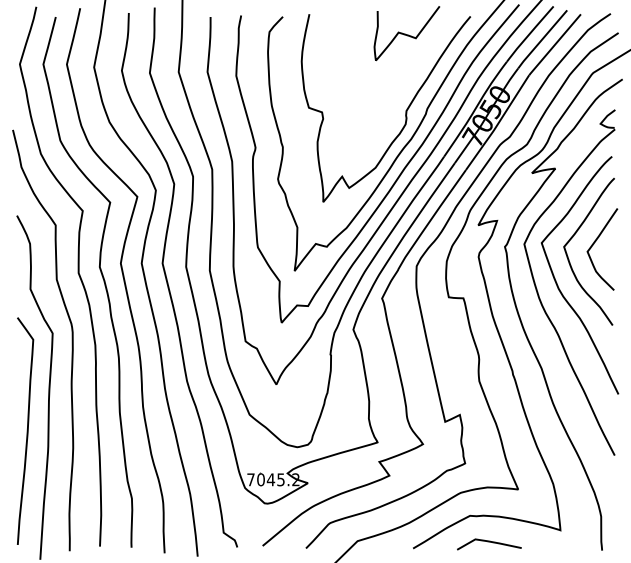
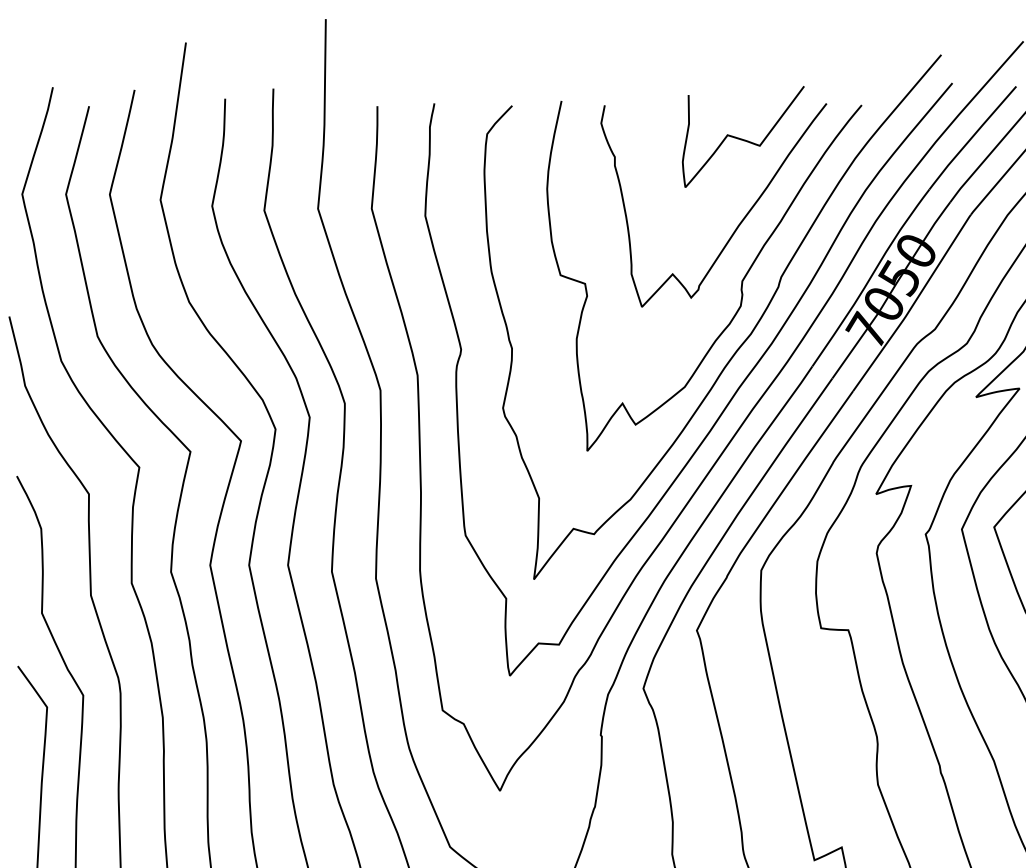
curve: (403, 80) -> (736, 224), added

